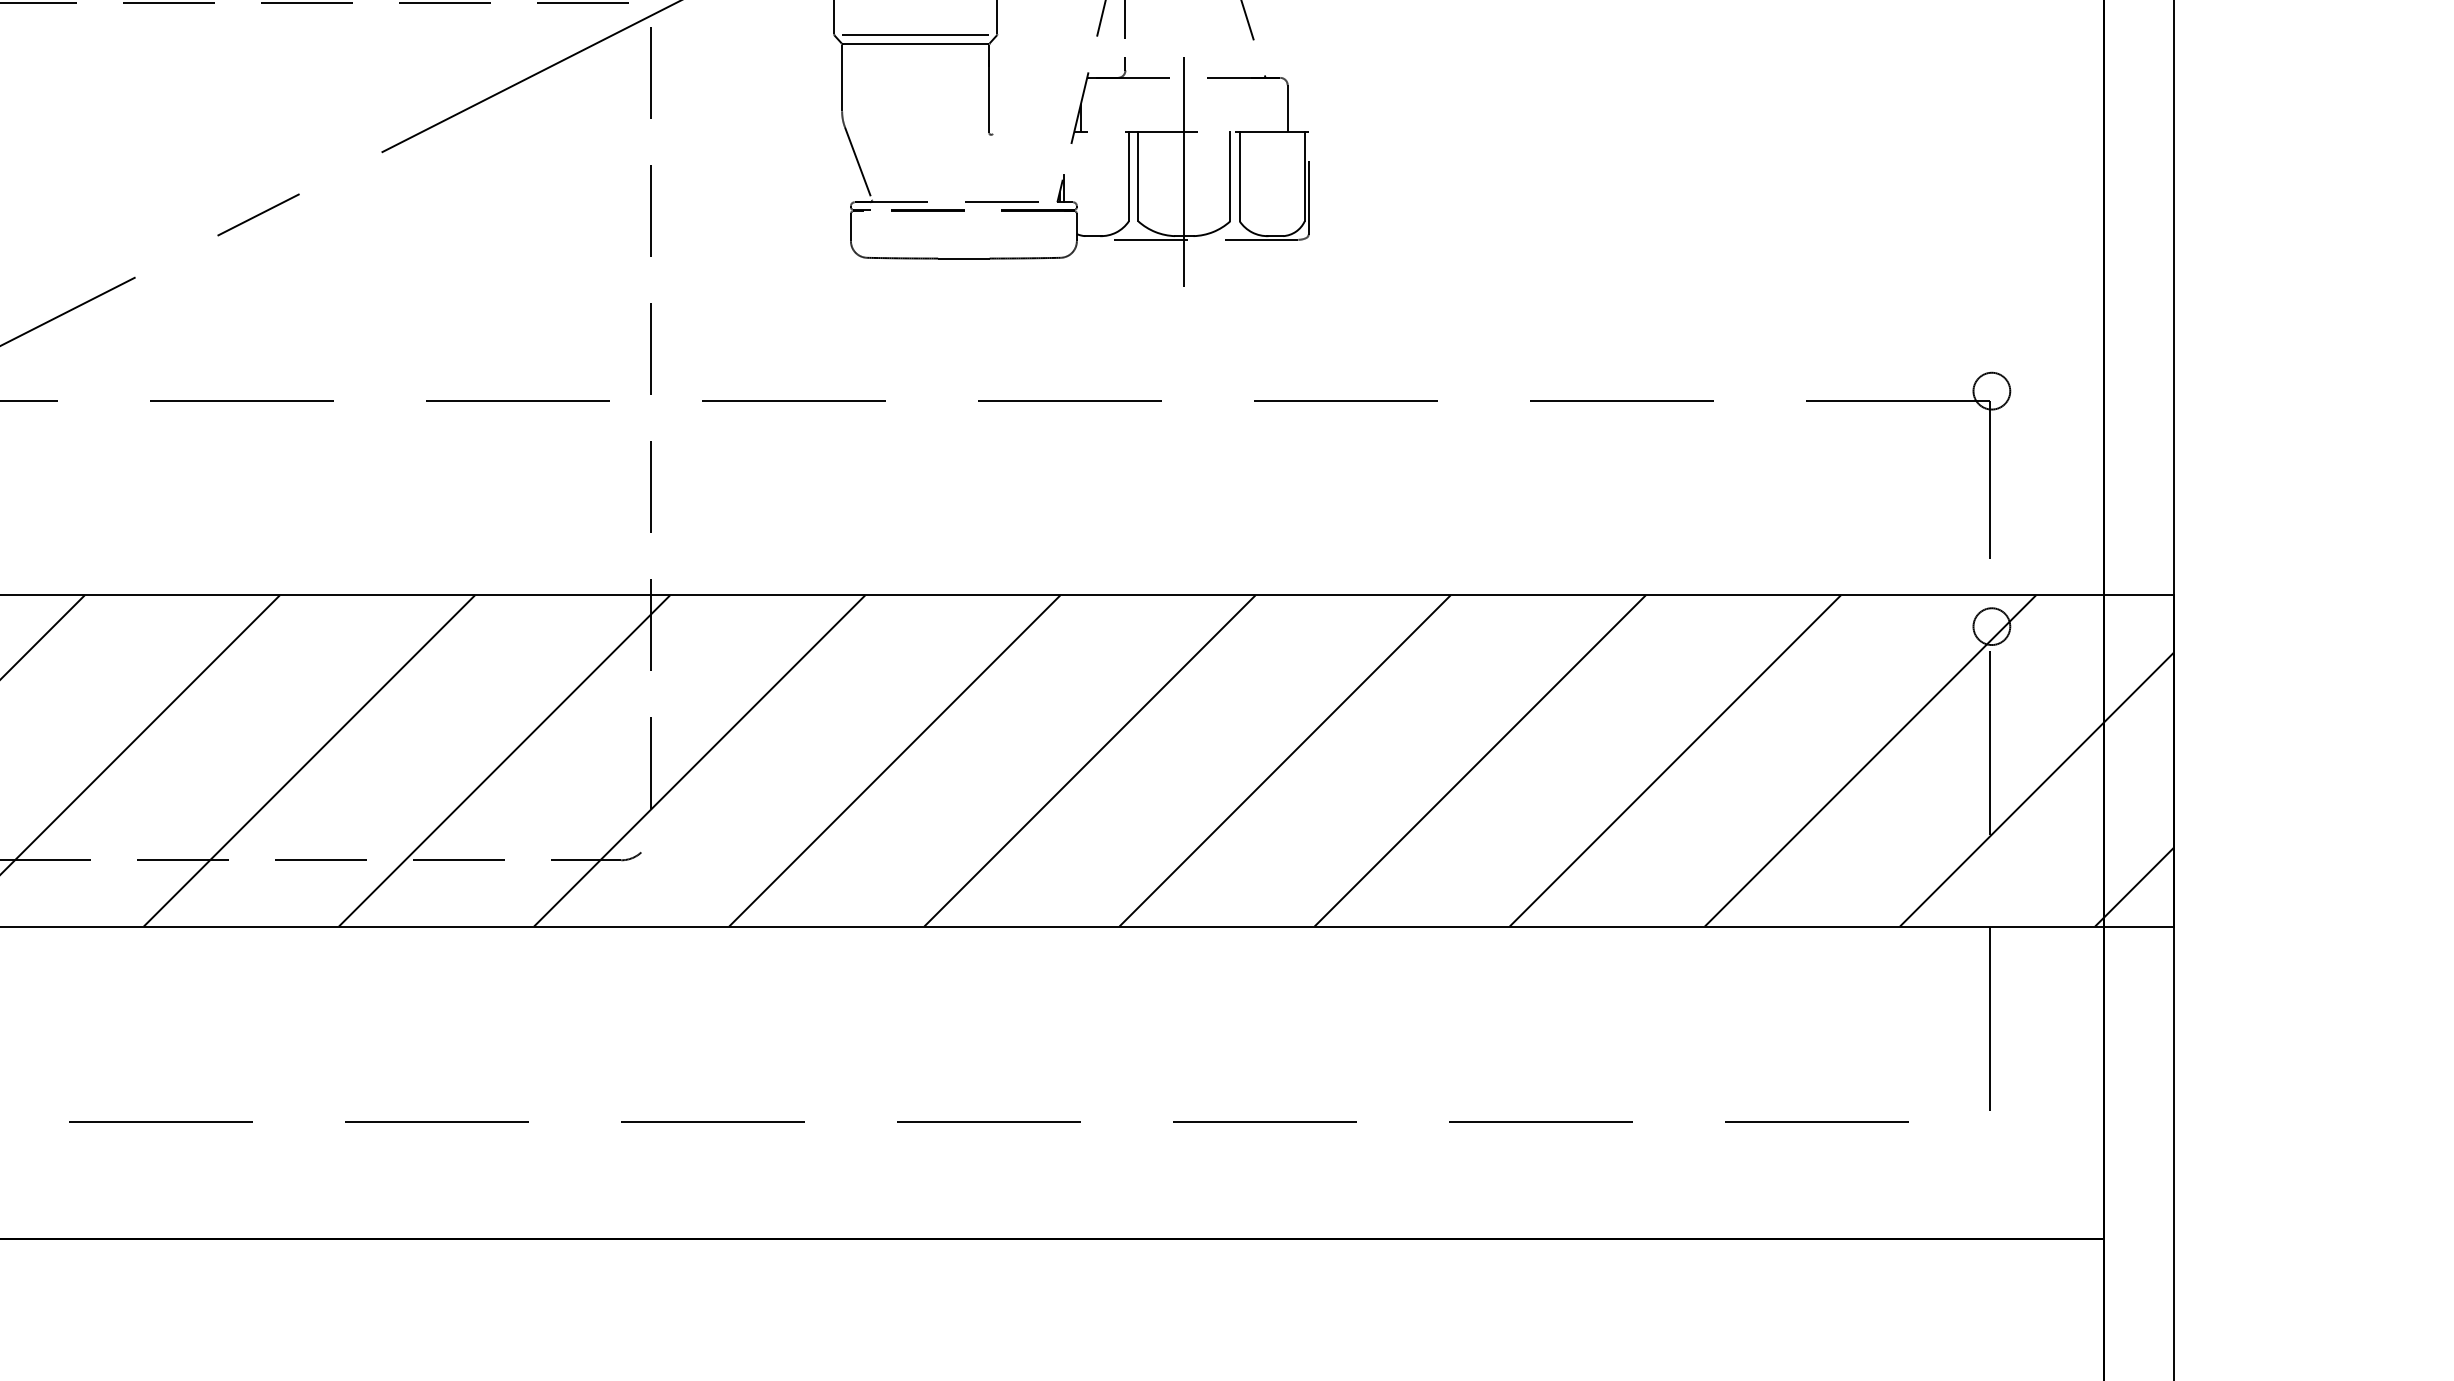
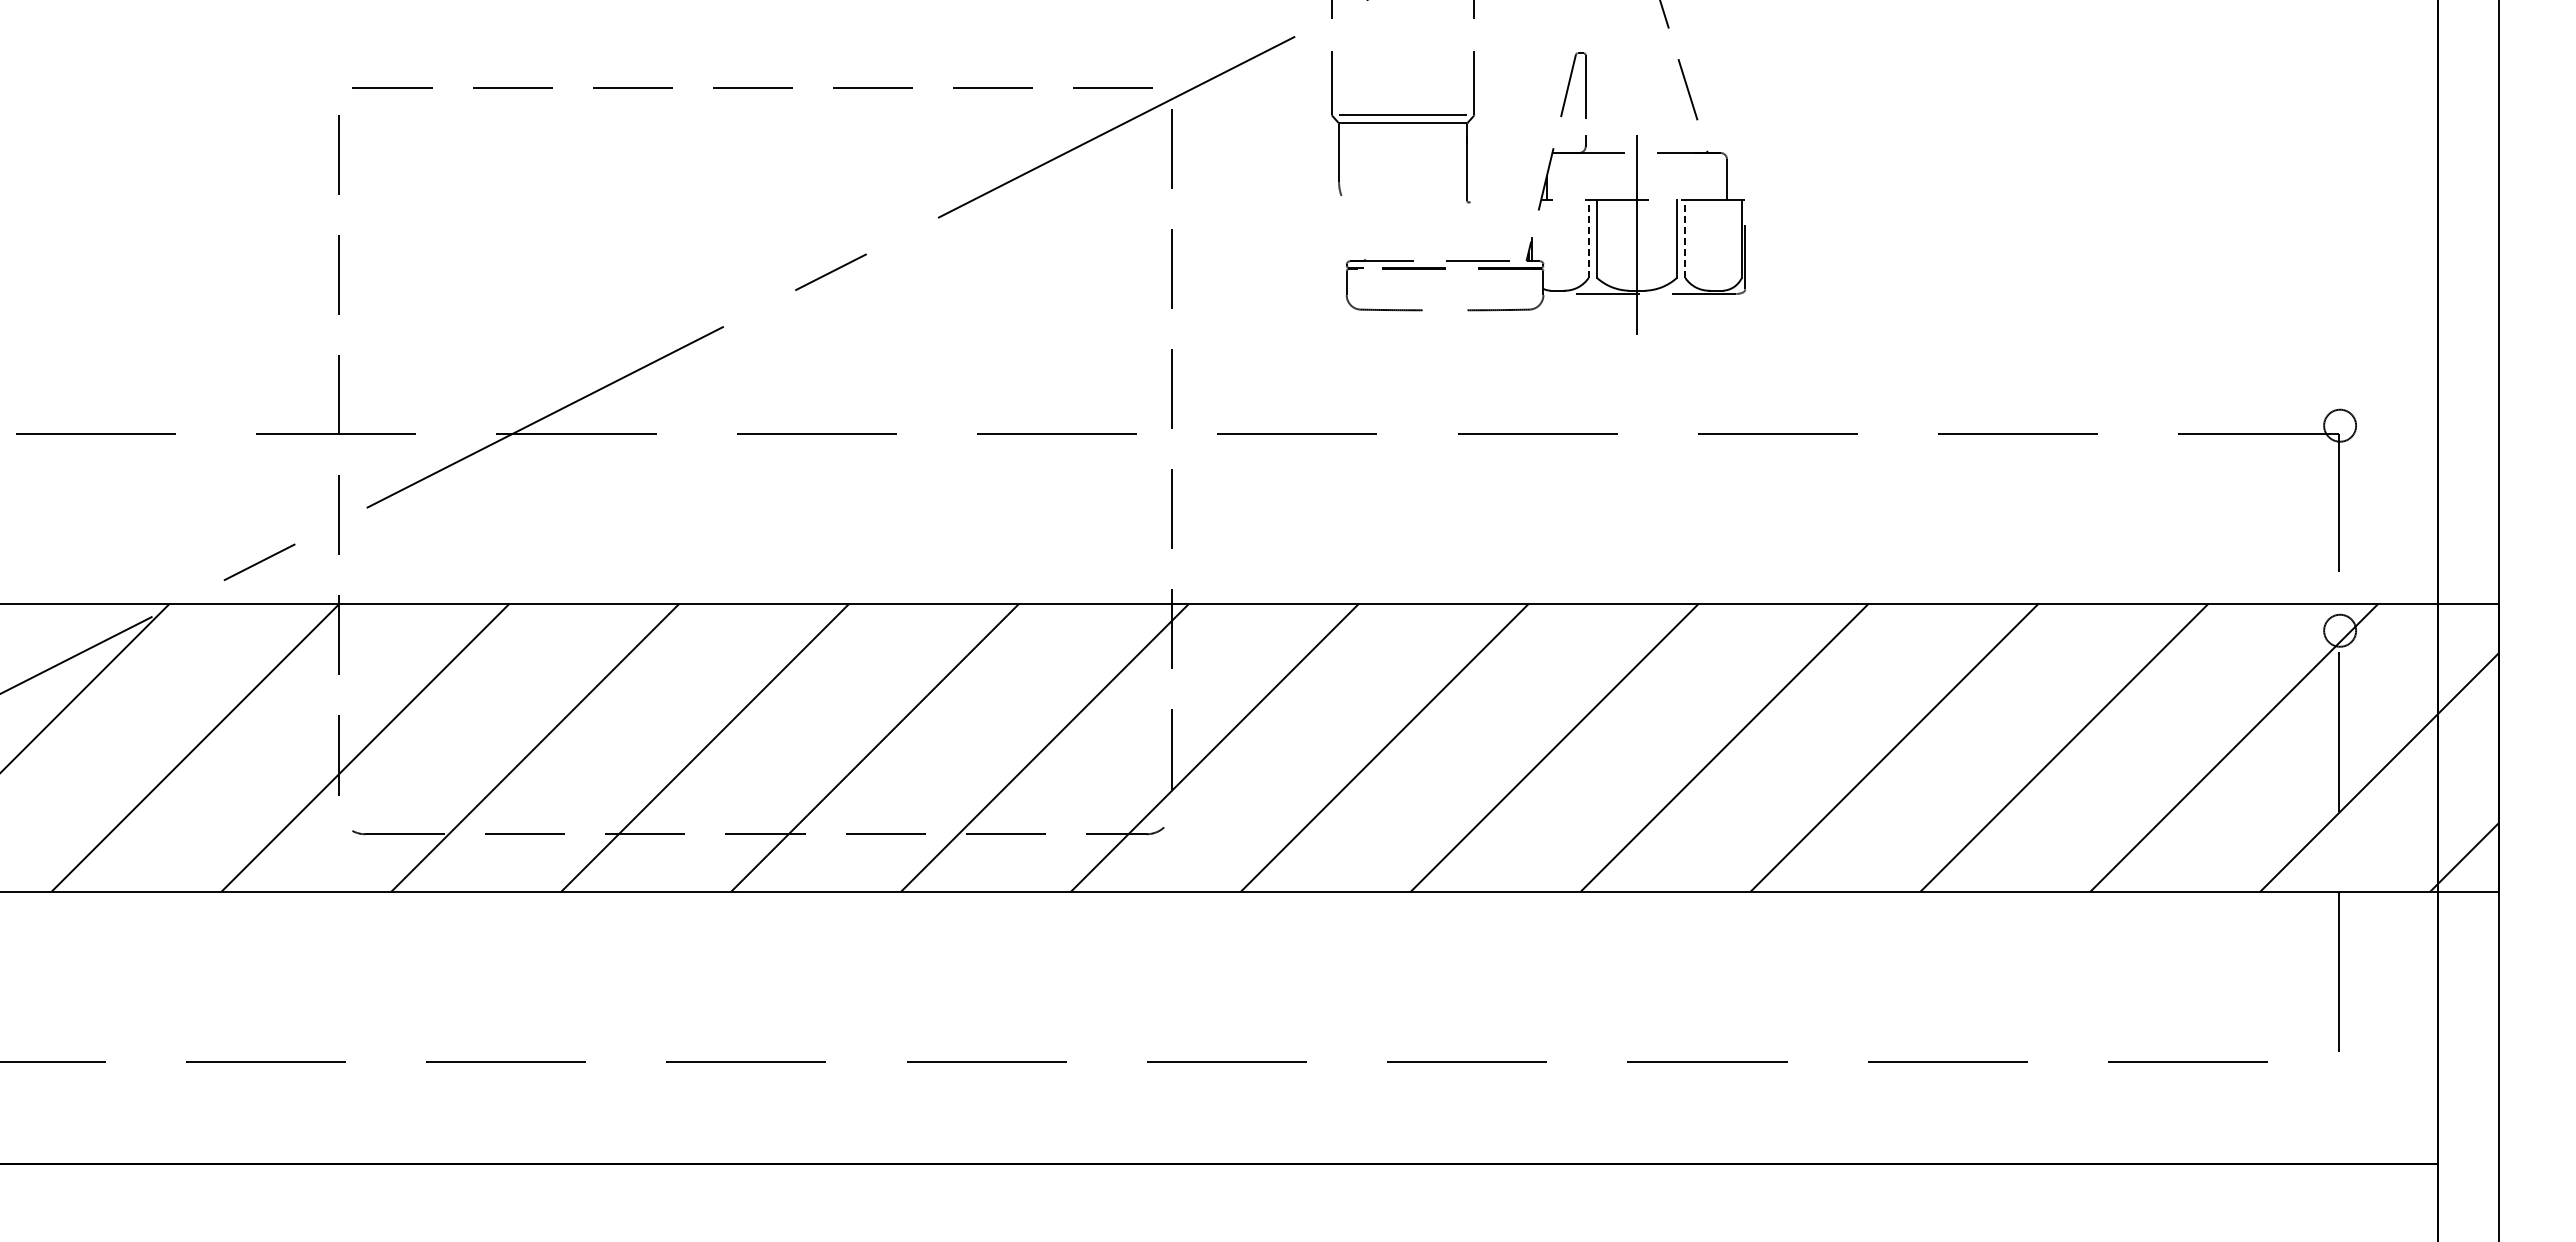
line: (858, 163) -> (1353, 227), removed
line: (1128, 177) -> (1588, 239), solid -> dashed
line: (1240, 177) -> (1685, 239), solid -> dashed
line: (963, 258) -> (1444, 310), removed

